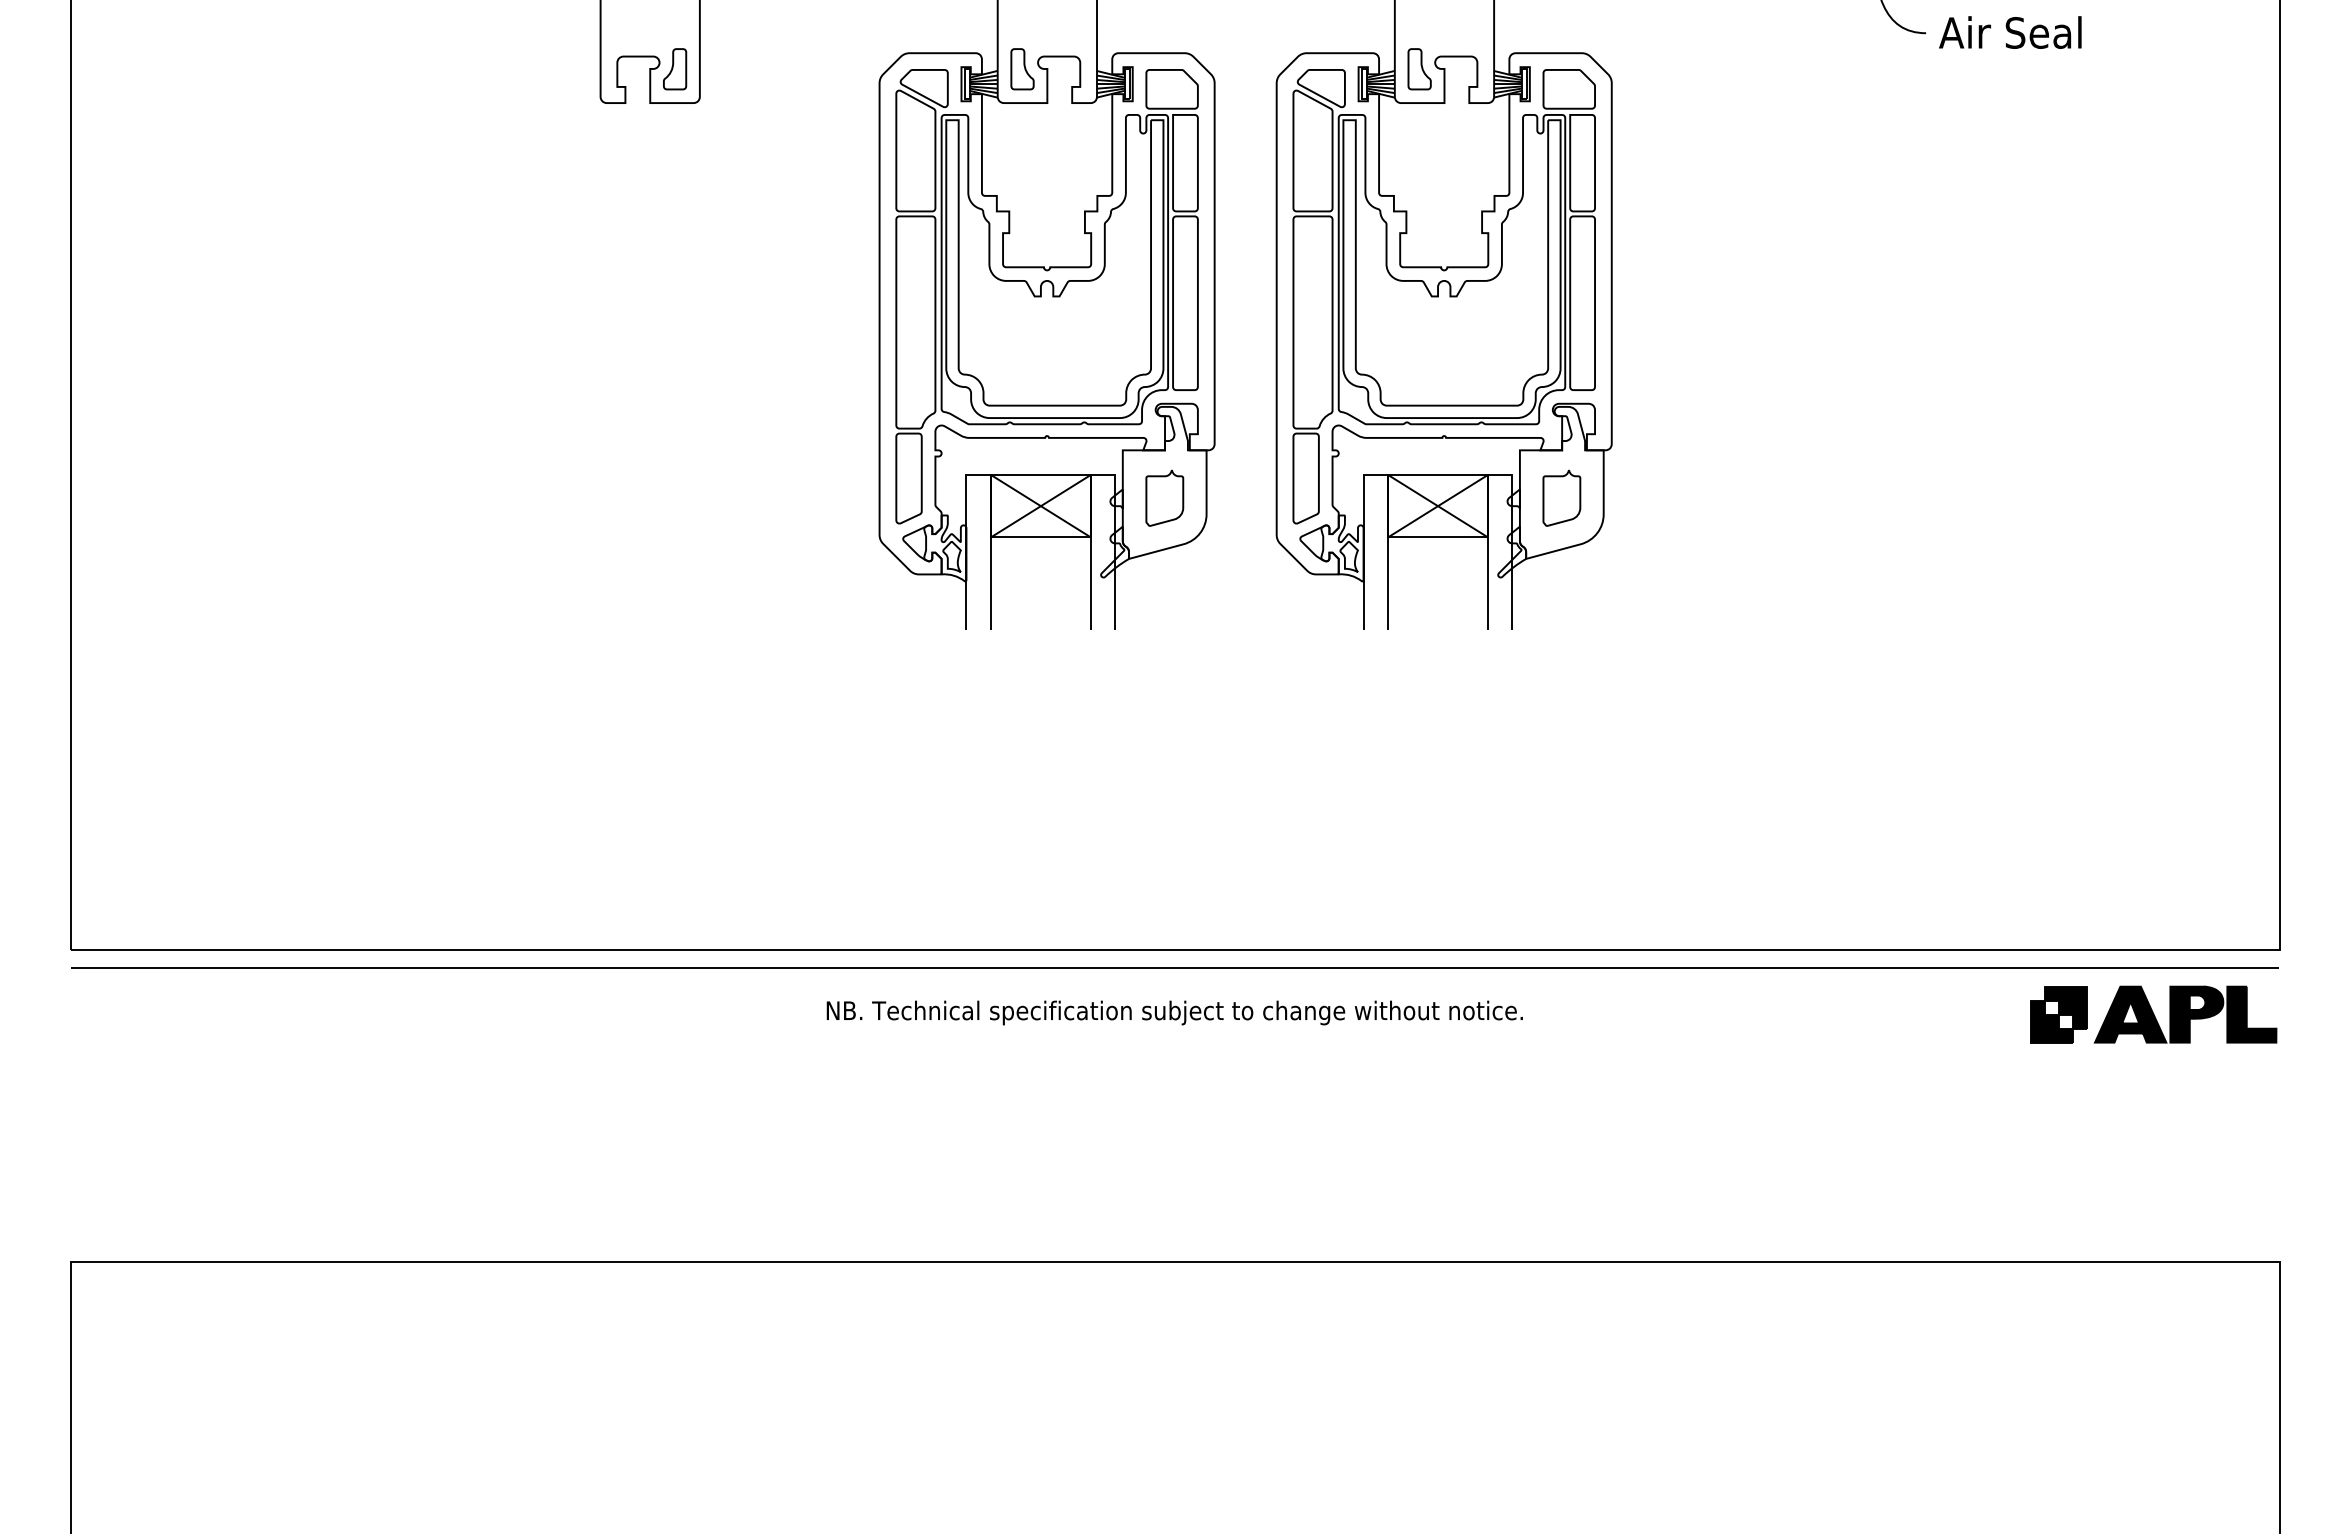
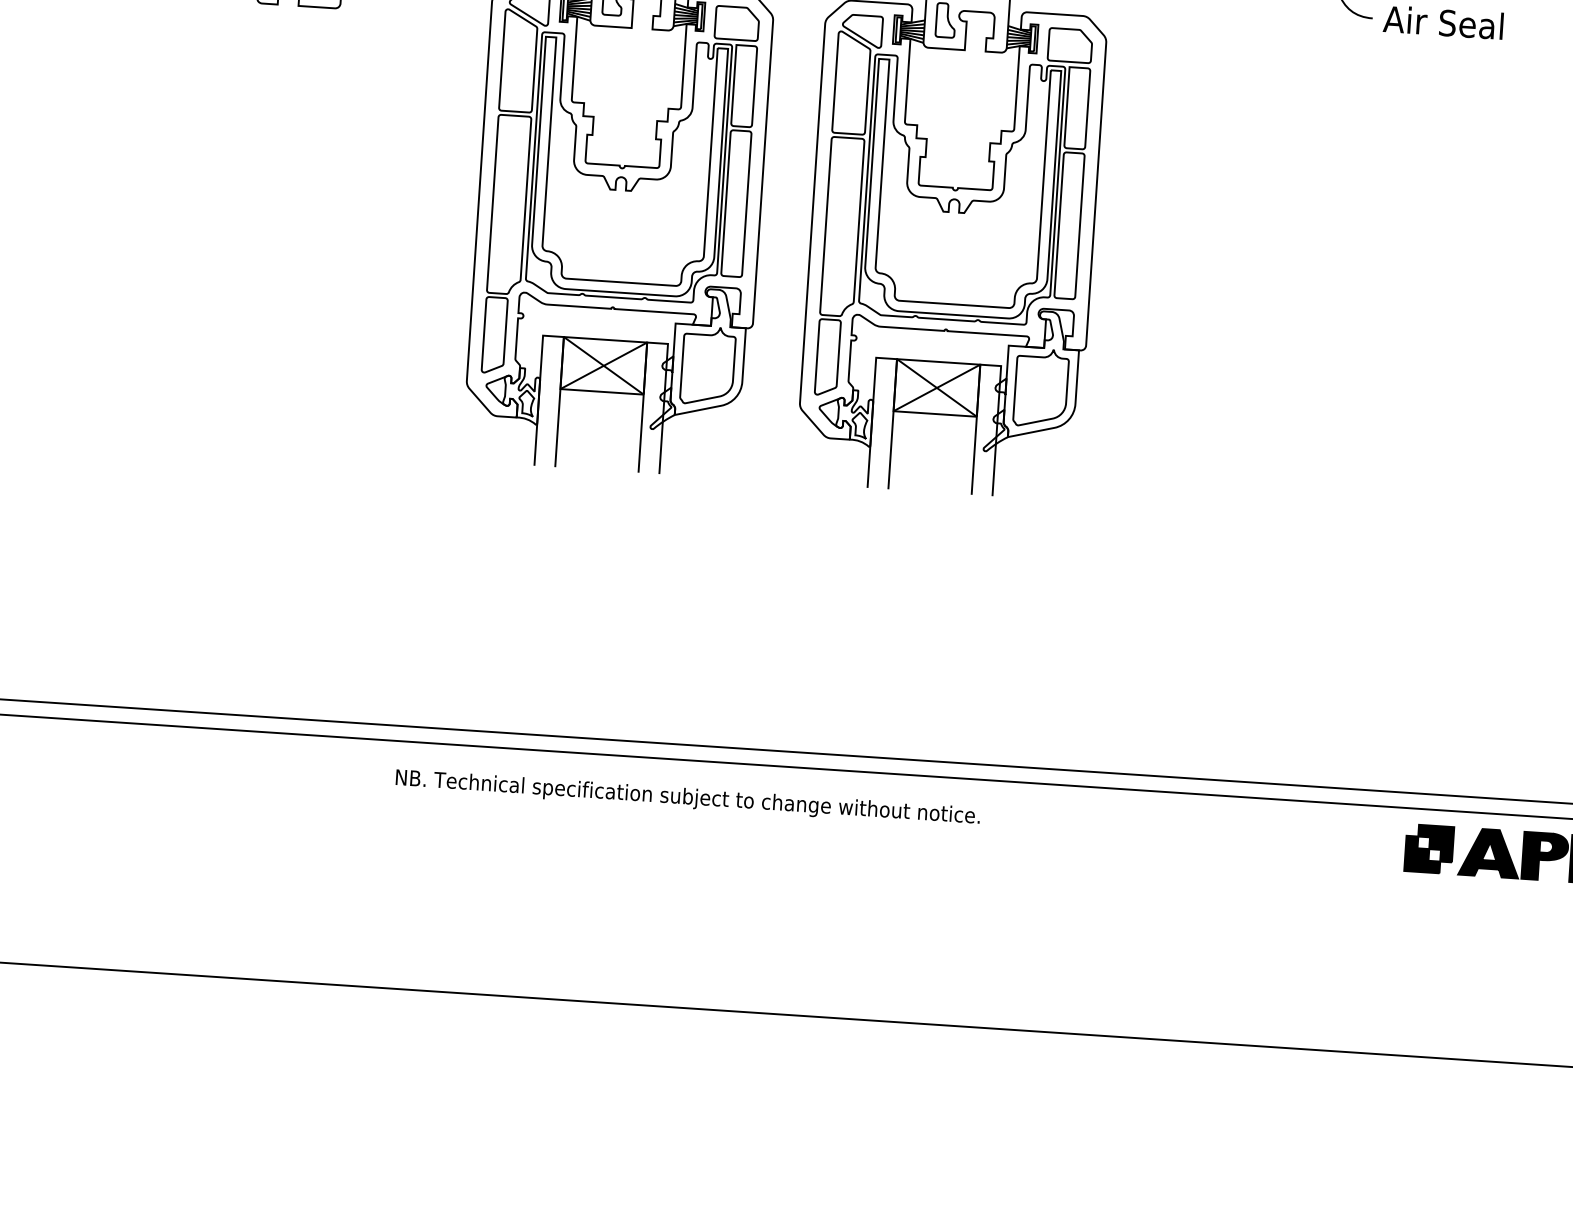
part: (1164, 498) -> (707, 366), size x1.67
part: (1561, 498) -> (1040, 388), size x1.67

